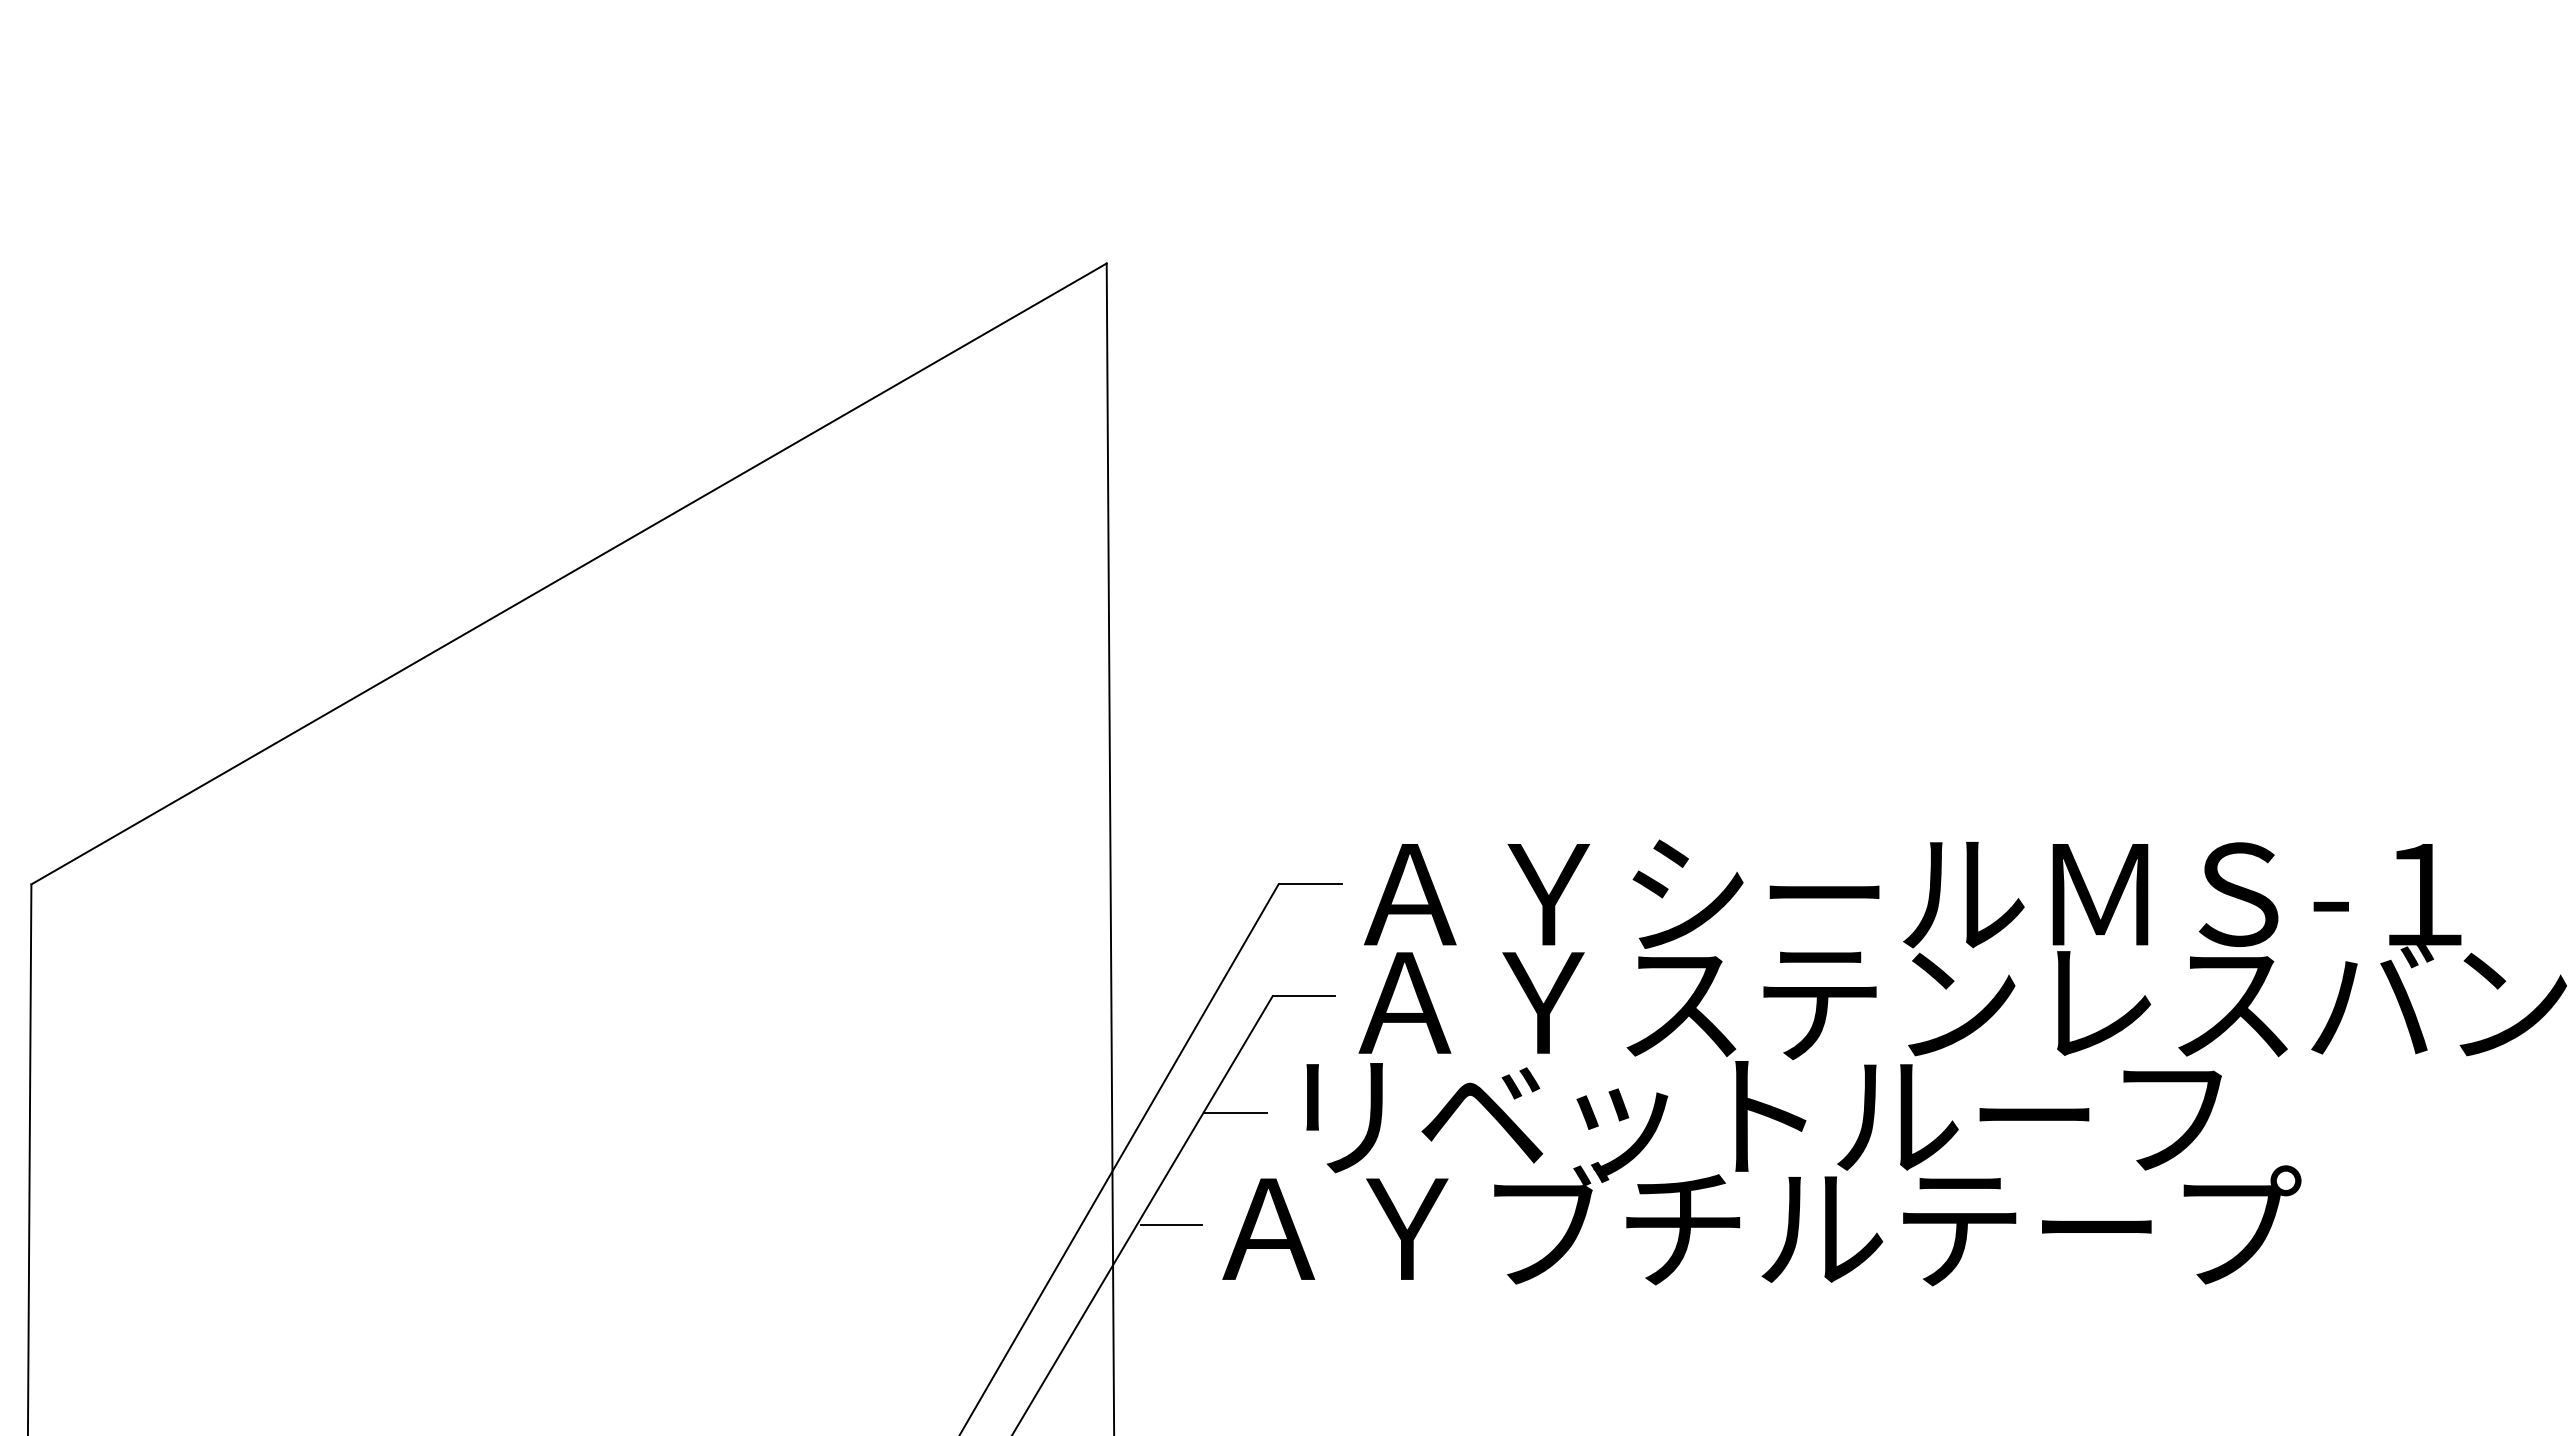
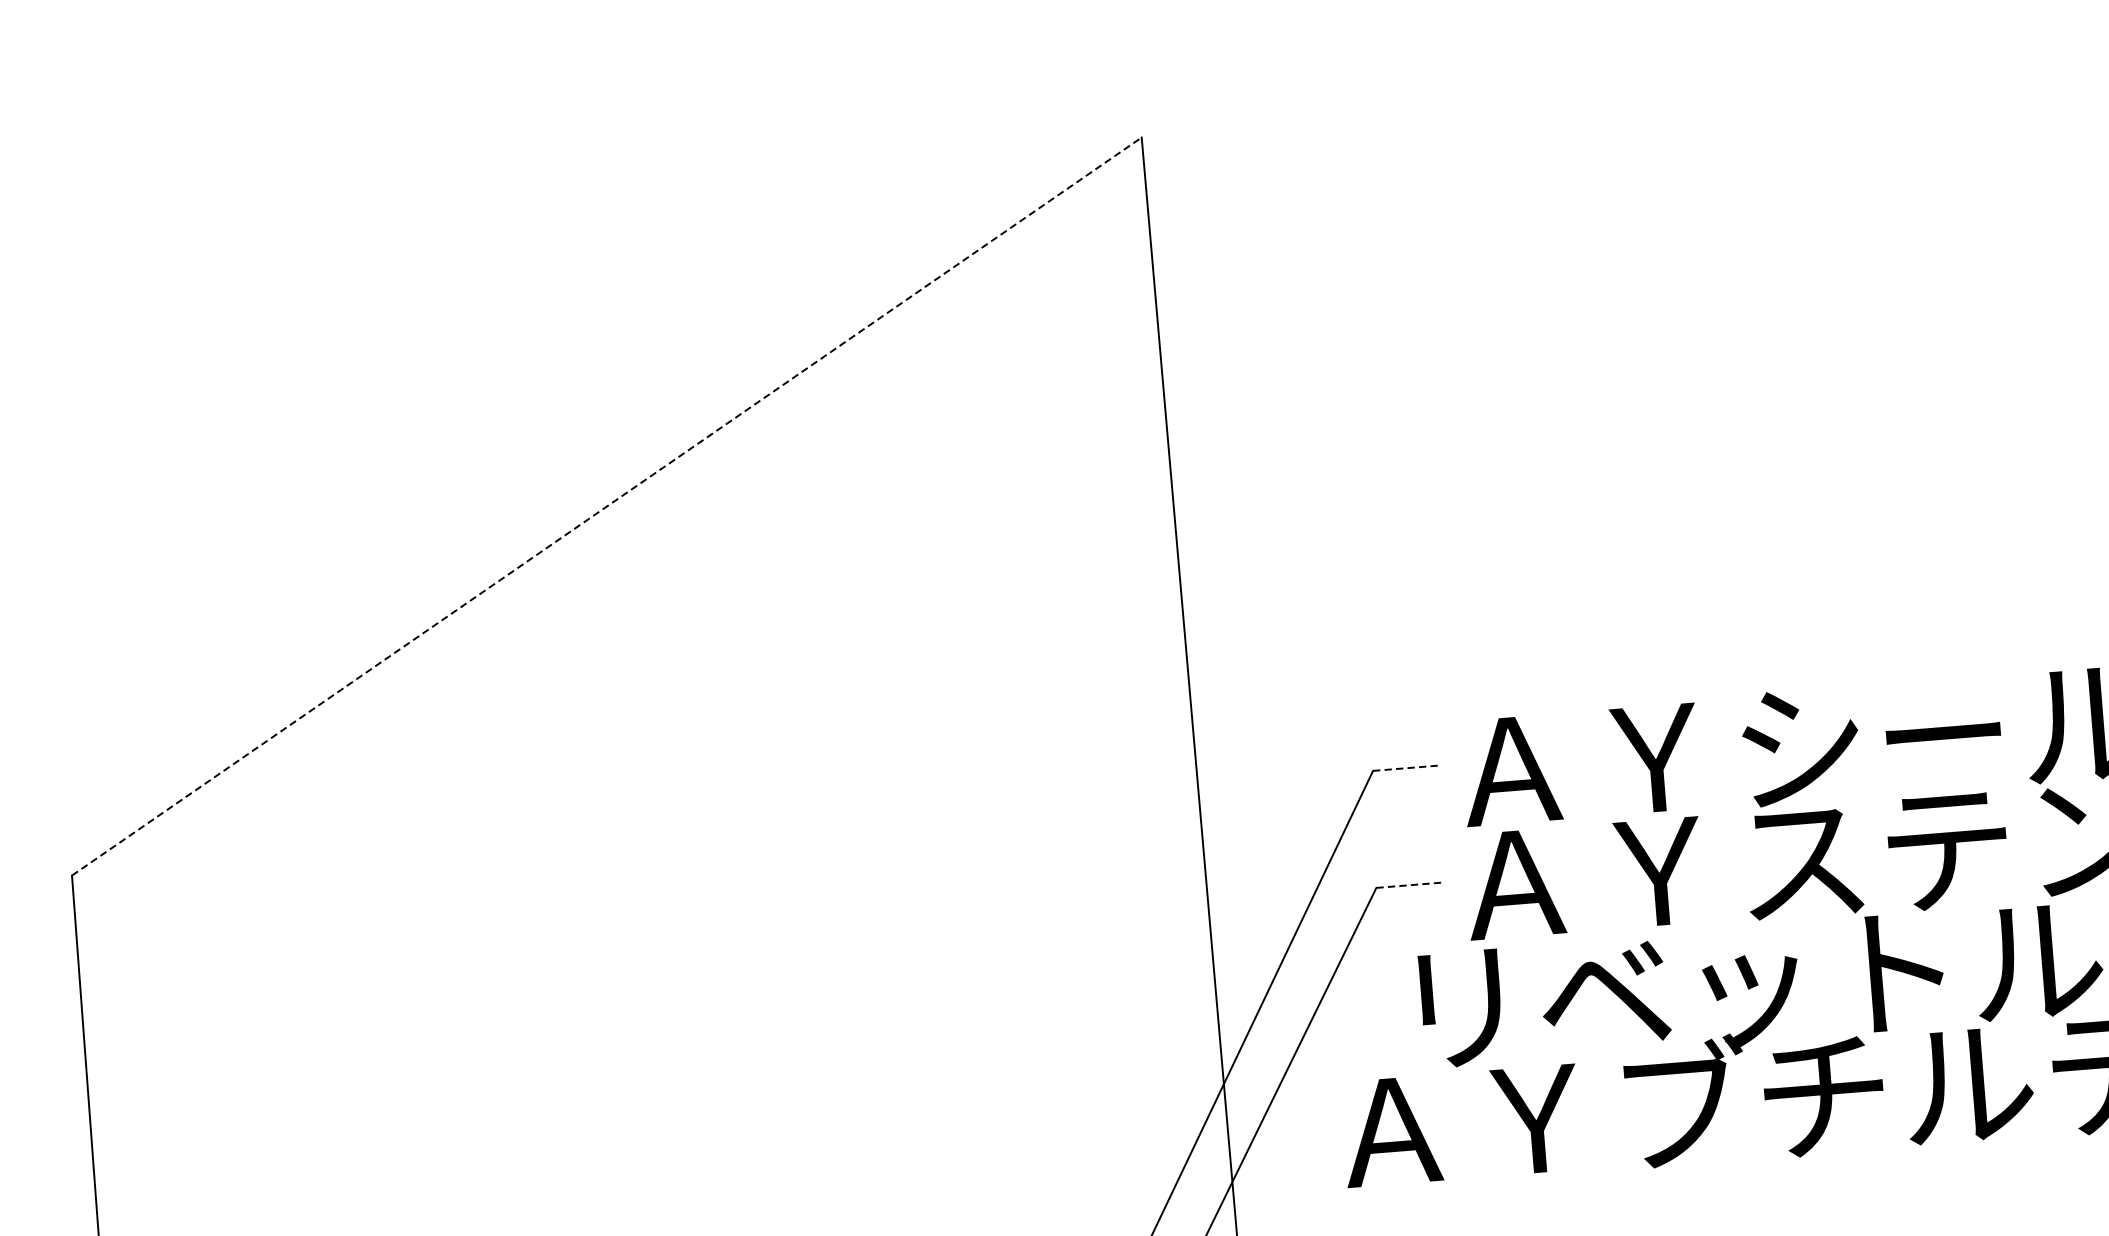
line: (569, 573) -> (607, 506), solid -> dashed
line: (1310, 884) -> (1406, 768), solid -> dashed
line: (1304, 996) -> (1409, 885), solid -> dashed
line: (1236, 1113) -> (1348, 1013), removed
line: (1170, 1224) -> (1288, 1134), removed

